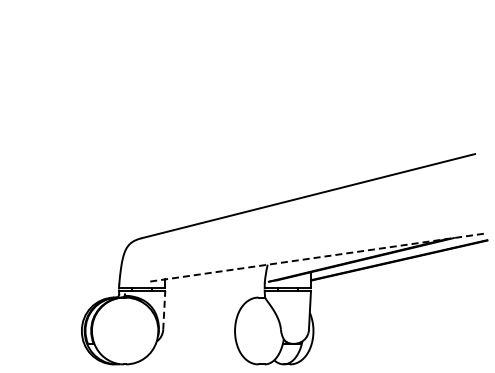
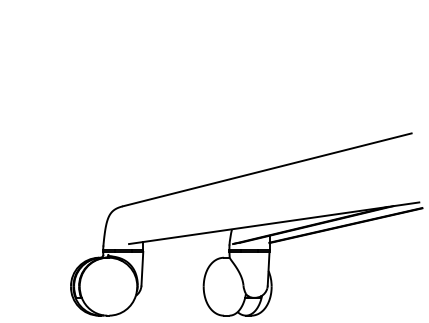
line: (315, 257) -> (273, 223), dashed -> solid
line: (164, 309) -> (142, 268), dashed -> solid

